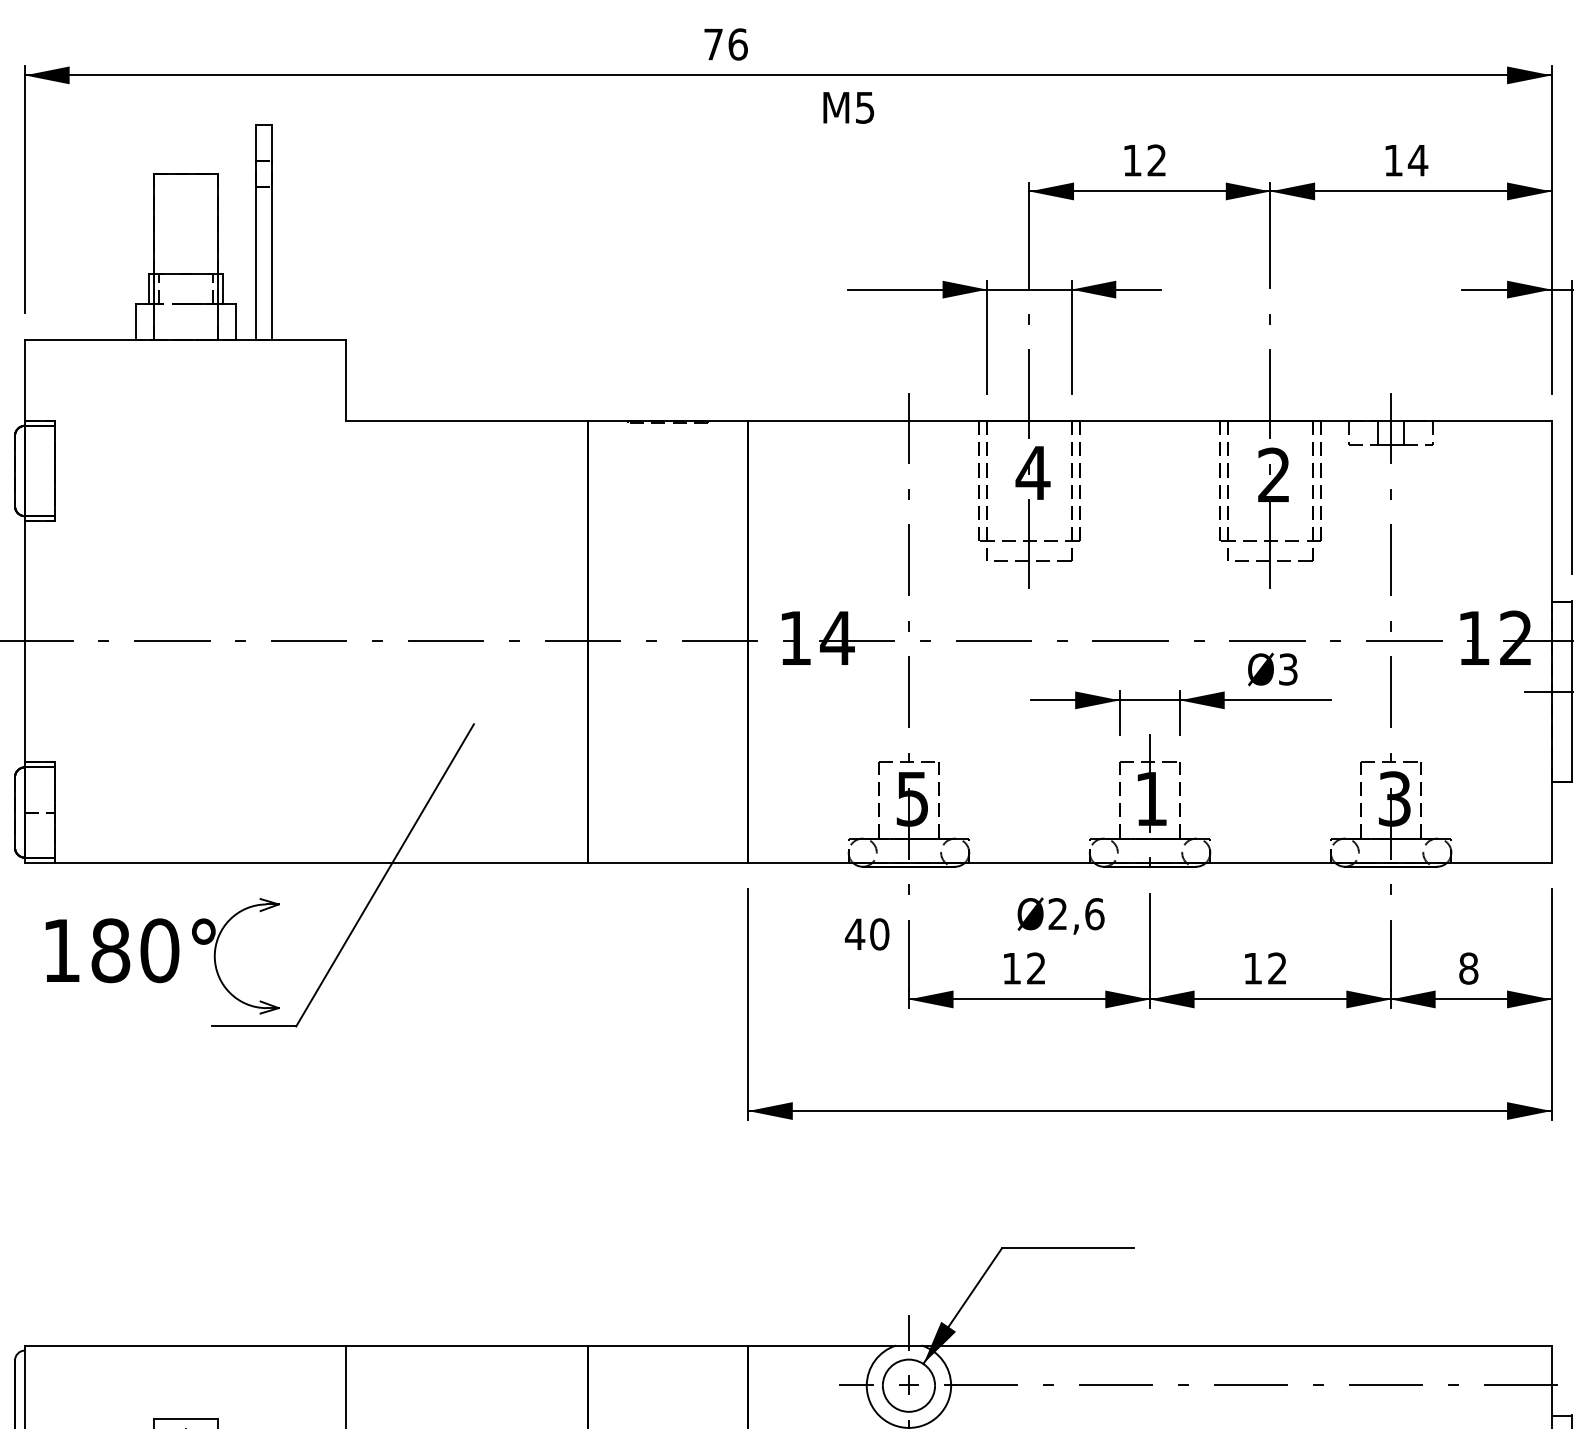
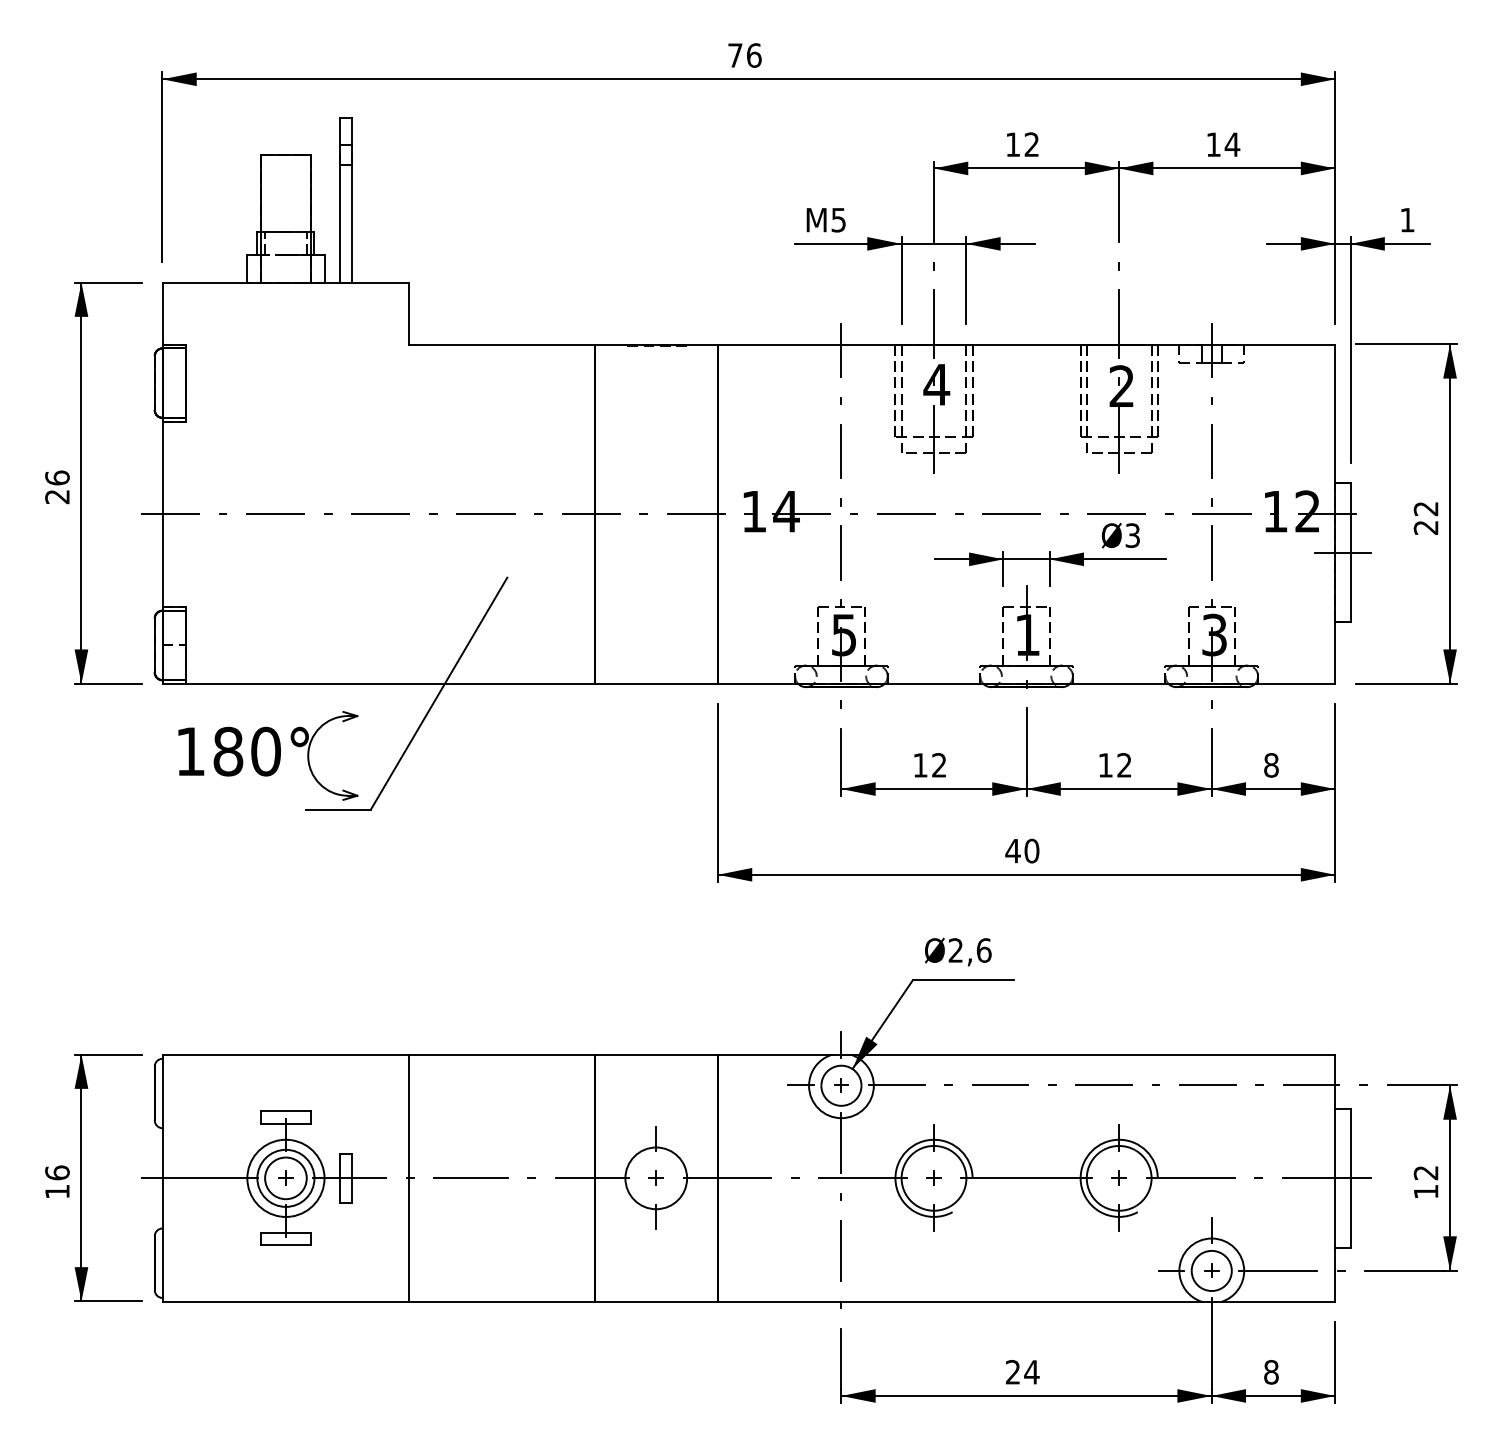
text: (725, 44) -> (744, 55), moved
text: (847, 108) -> (825, 220), moved
text: (1061, 915) -> (958, 951), moved
text: (867, 933) -> (1022, 850), moved

